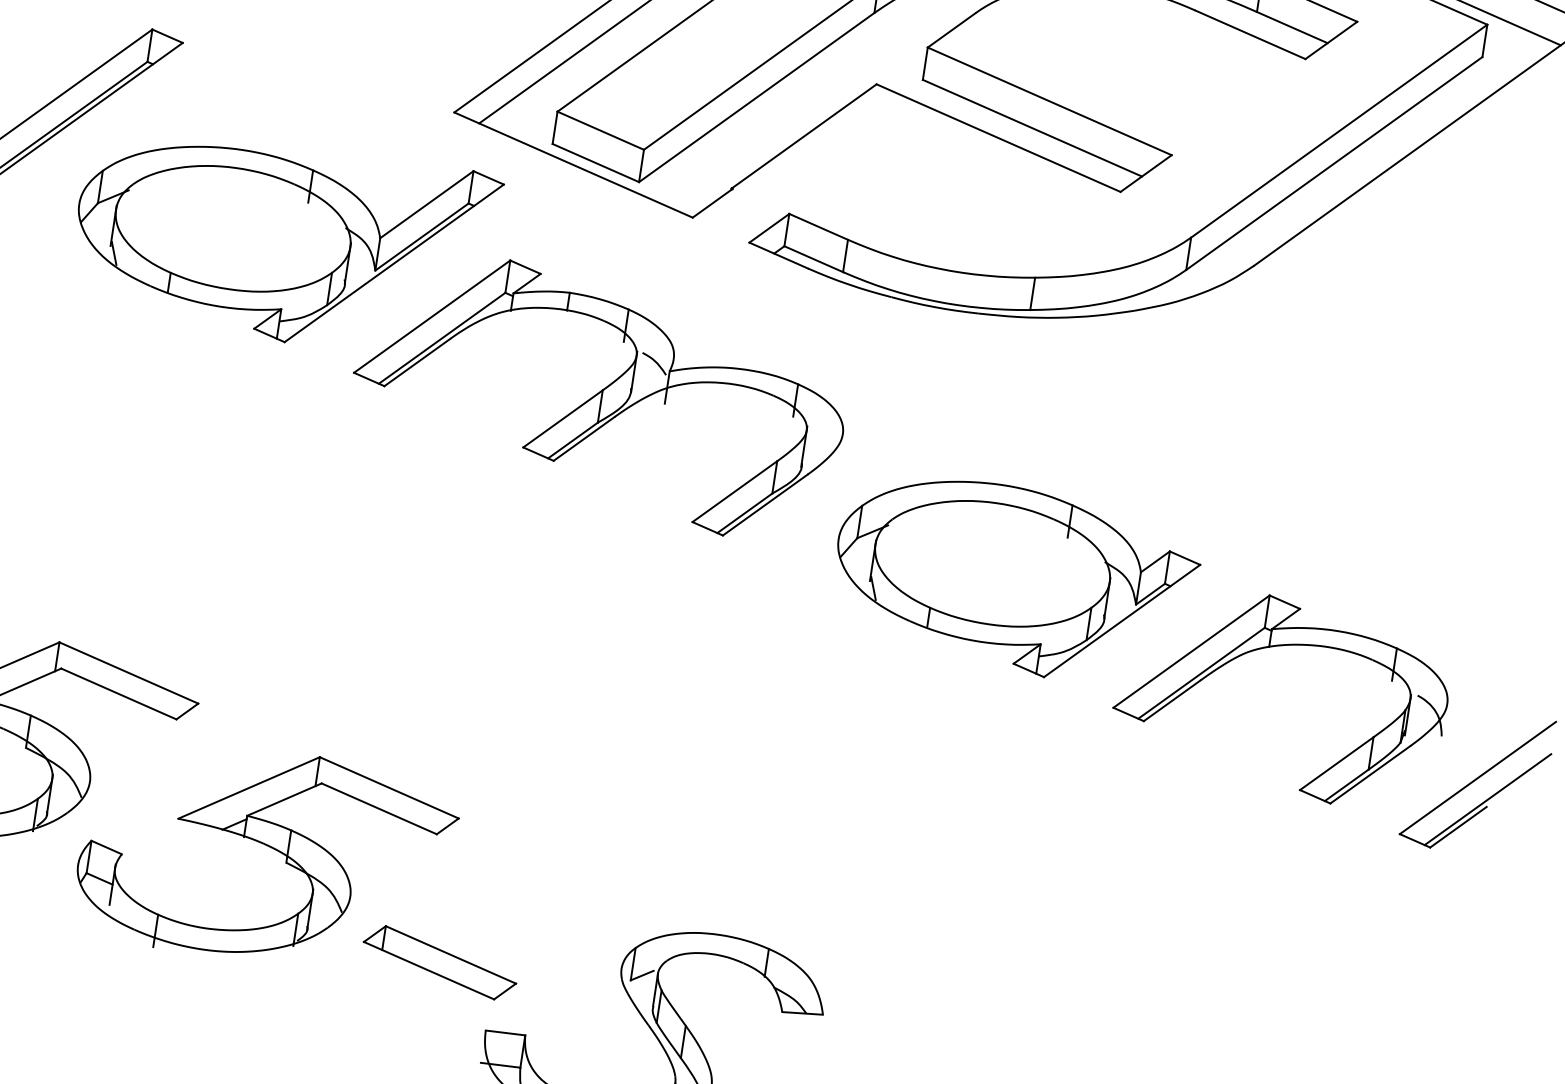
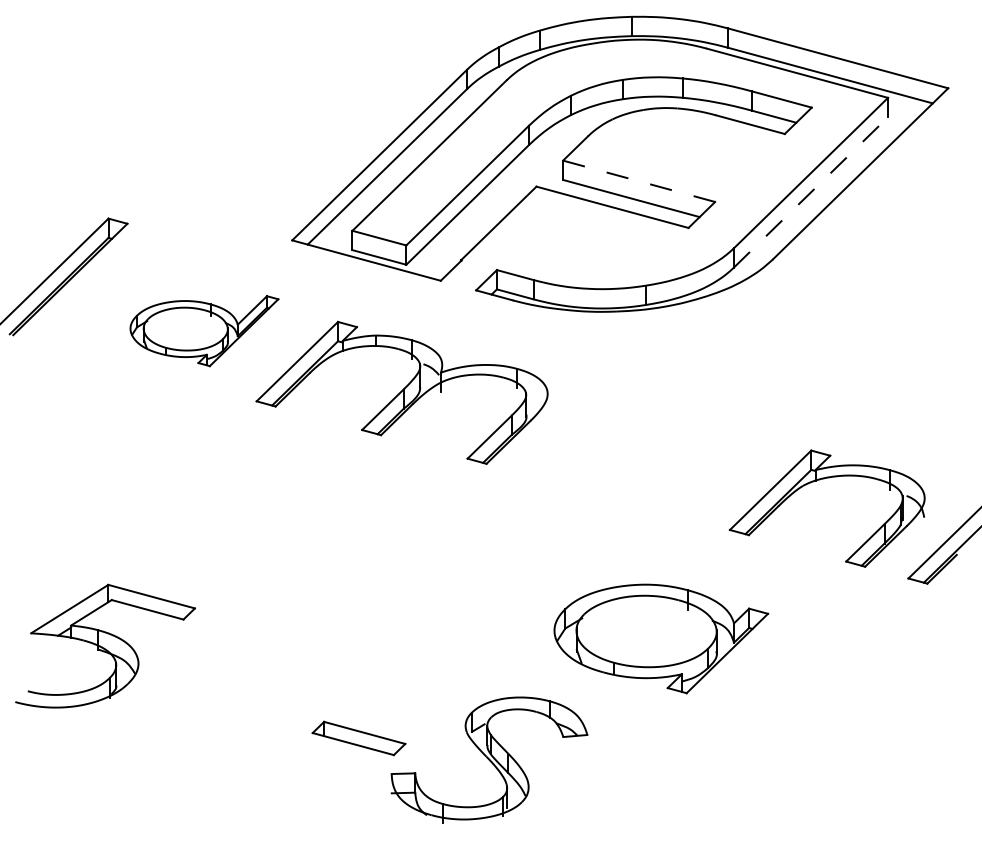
line: (1050, 101) -> (639, 181), solid -> dashed
line: (1333, 163) -> (810, 192), solid -> dashed
part: (284, 241) -> (204, 330), size x0.6
part: (1015, 579) -> (661, 638), moved
part: (266, 856) -> (248, 691), removed

